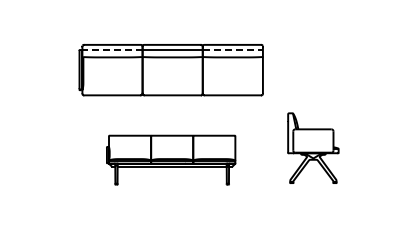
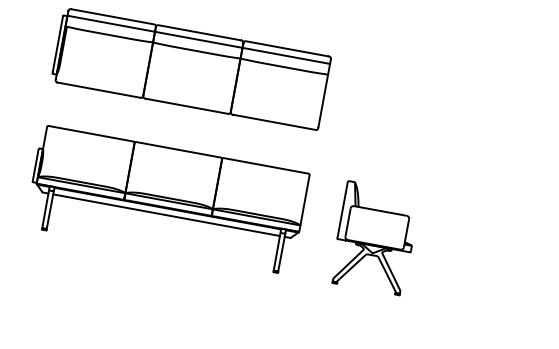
line: (112, 49) -> (111, 23), dashed -> solid
line: (233, 49) -> (287, 55), dashed -> solid
part: (313, 147) -> (375, 237), moved
part: (170, 159) -> (166, 198), size x1.43

